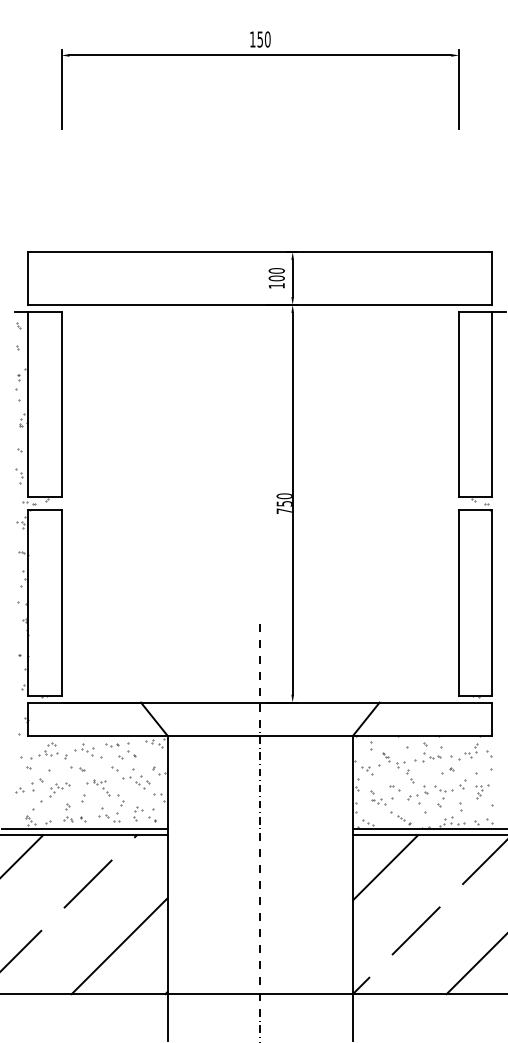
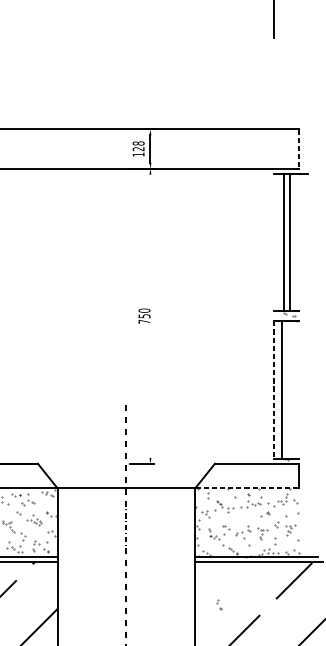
text: (276, 274) -> (138, 146), 100 -> 128
line: (492, 278) -> (298, 149), solid -> dashed
line: (459, 404) -> (290, 242), moved
line: (492, 404) -> (283, 242), moved
line: (292, 503) -> (150, 316), removed
line: (492, 602) -> (282, 389), moved
line: (459, 603) -> (274, 390), solid -> dashed
line: (260, 702) -> (126, 463), removed
line: (422, 735) -> (246, 488), solid -> dashed
part: (410, 776) -> (219, 605), moved
part: (136, 778) -> (34, 520), size x0.7
part: (443, 796) -> (262, 533), size x0.7
line: (385, 867) -> (219, 586), removed

